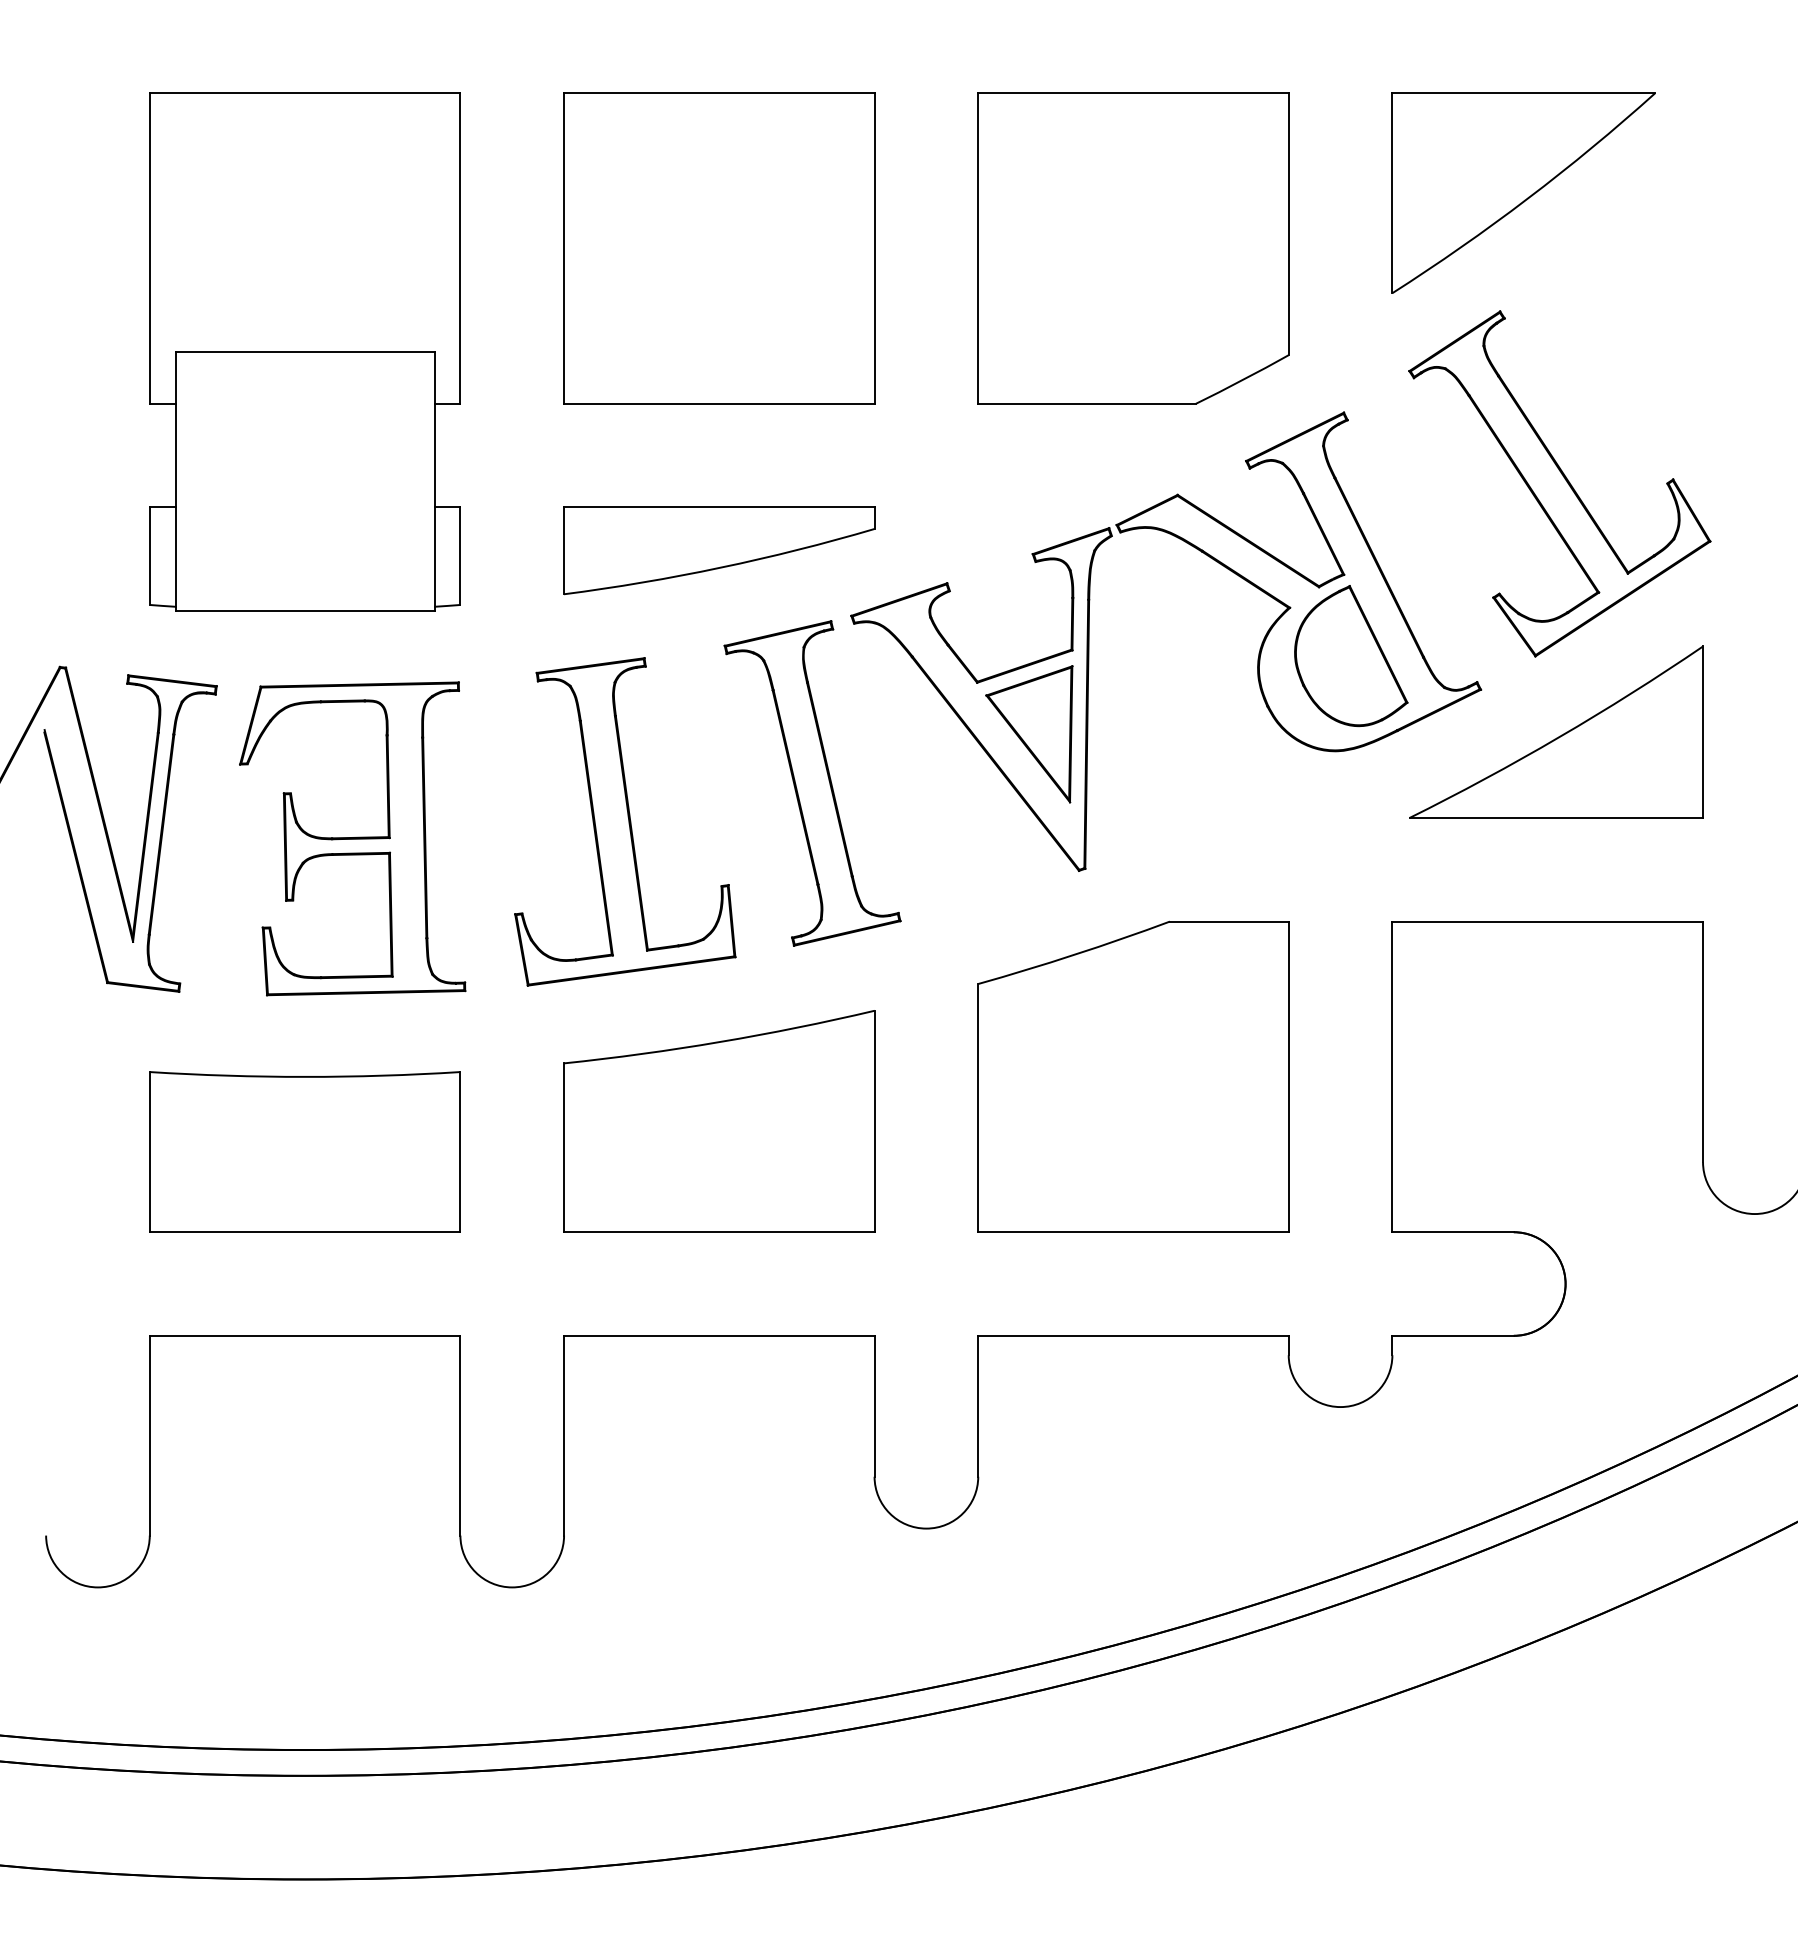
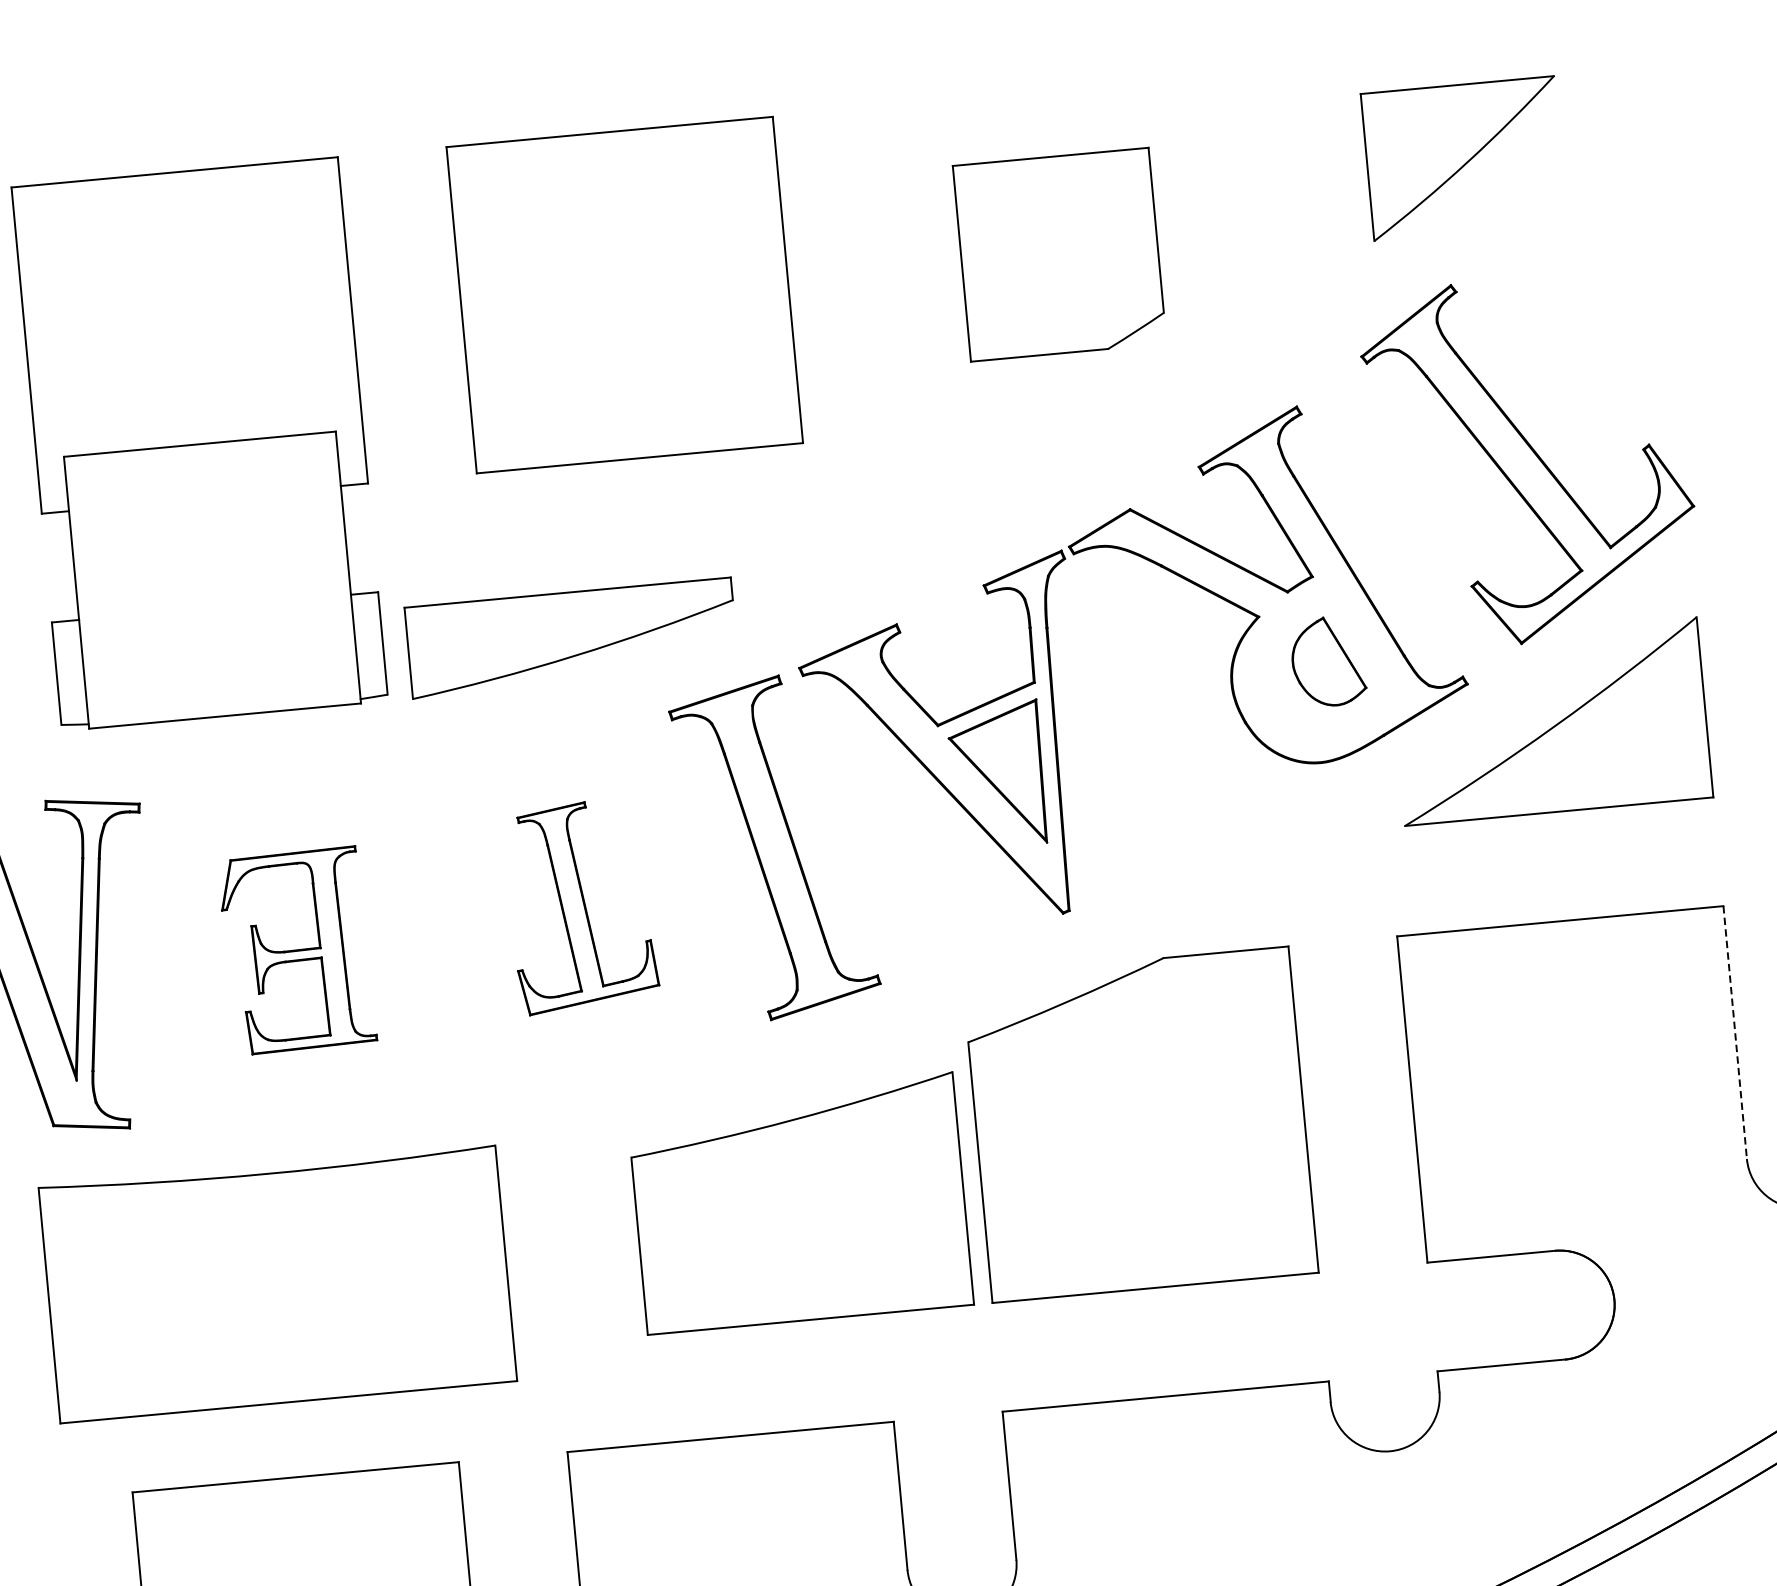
part: (1523, 192) -> (1463, 157), size x0.7
part: (1133, 248) -> (1059, 254), size x0.6
part: (719, 550) -> (572, 637), moved
part: (1351, 656) -> (1328, 661), size x0.6
part: (625, 821) -> (582, 906), size x0.6
part: (352, 838) -> (297, 950), size x0.6
line: (1703, 1042) -> (1735, 1033), solid -> dashed
part: (719, 1121) -> (800, 1203), moved
part: (304, 1151) -> (277, 1283), size x1.4

